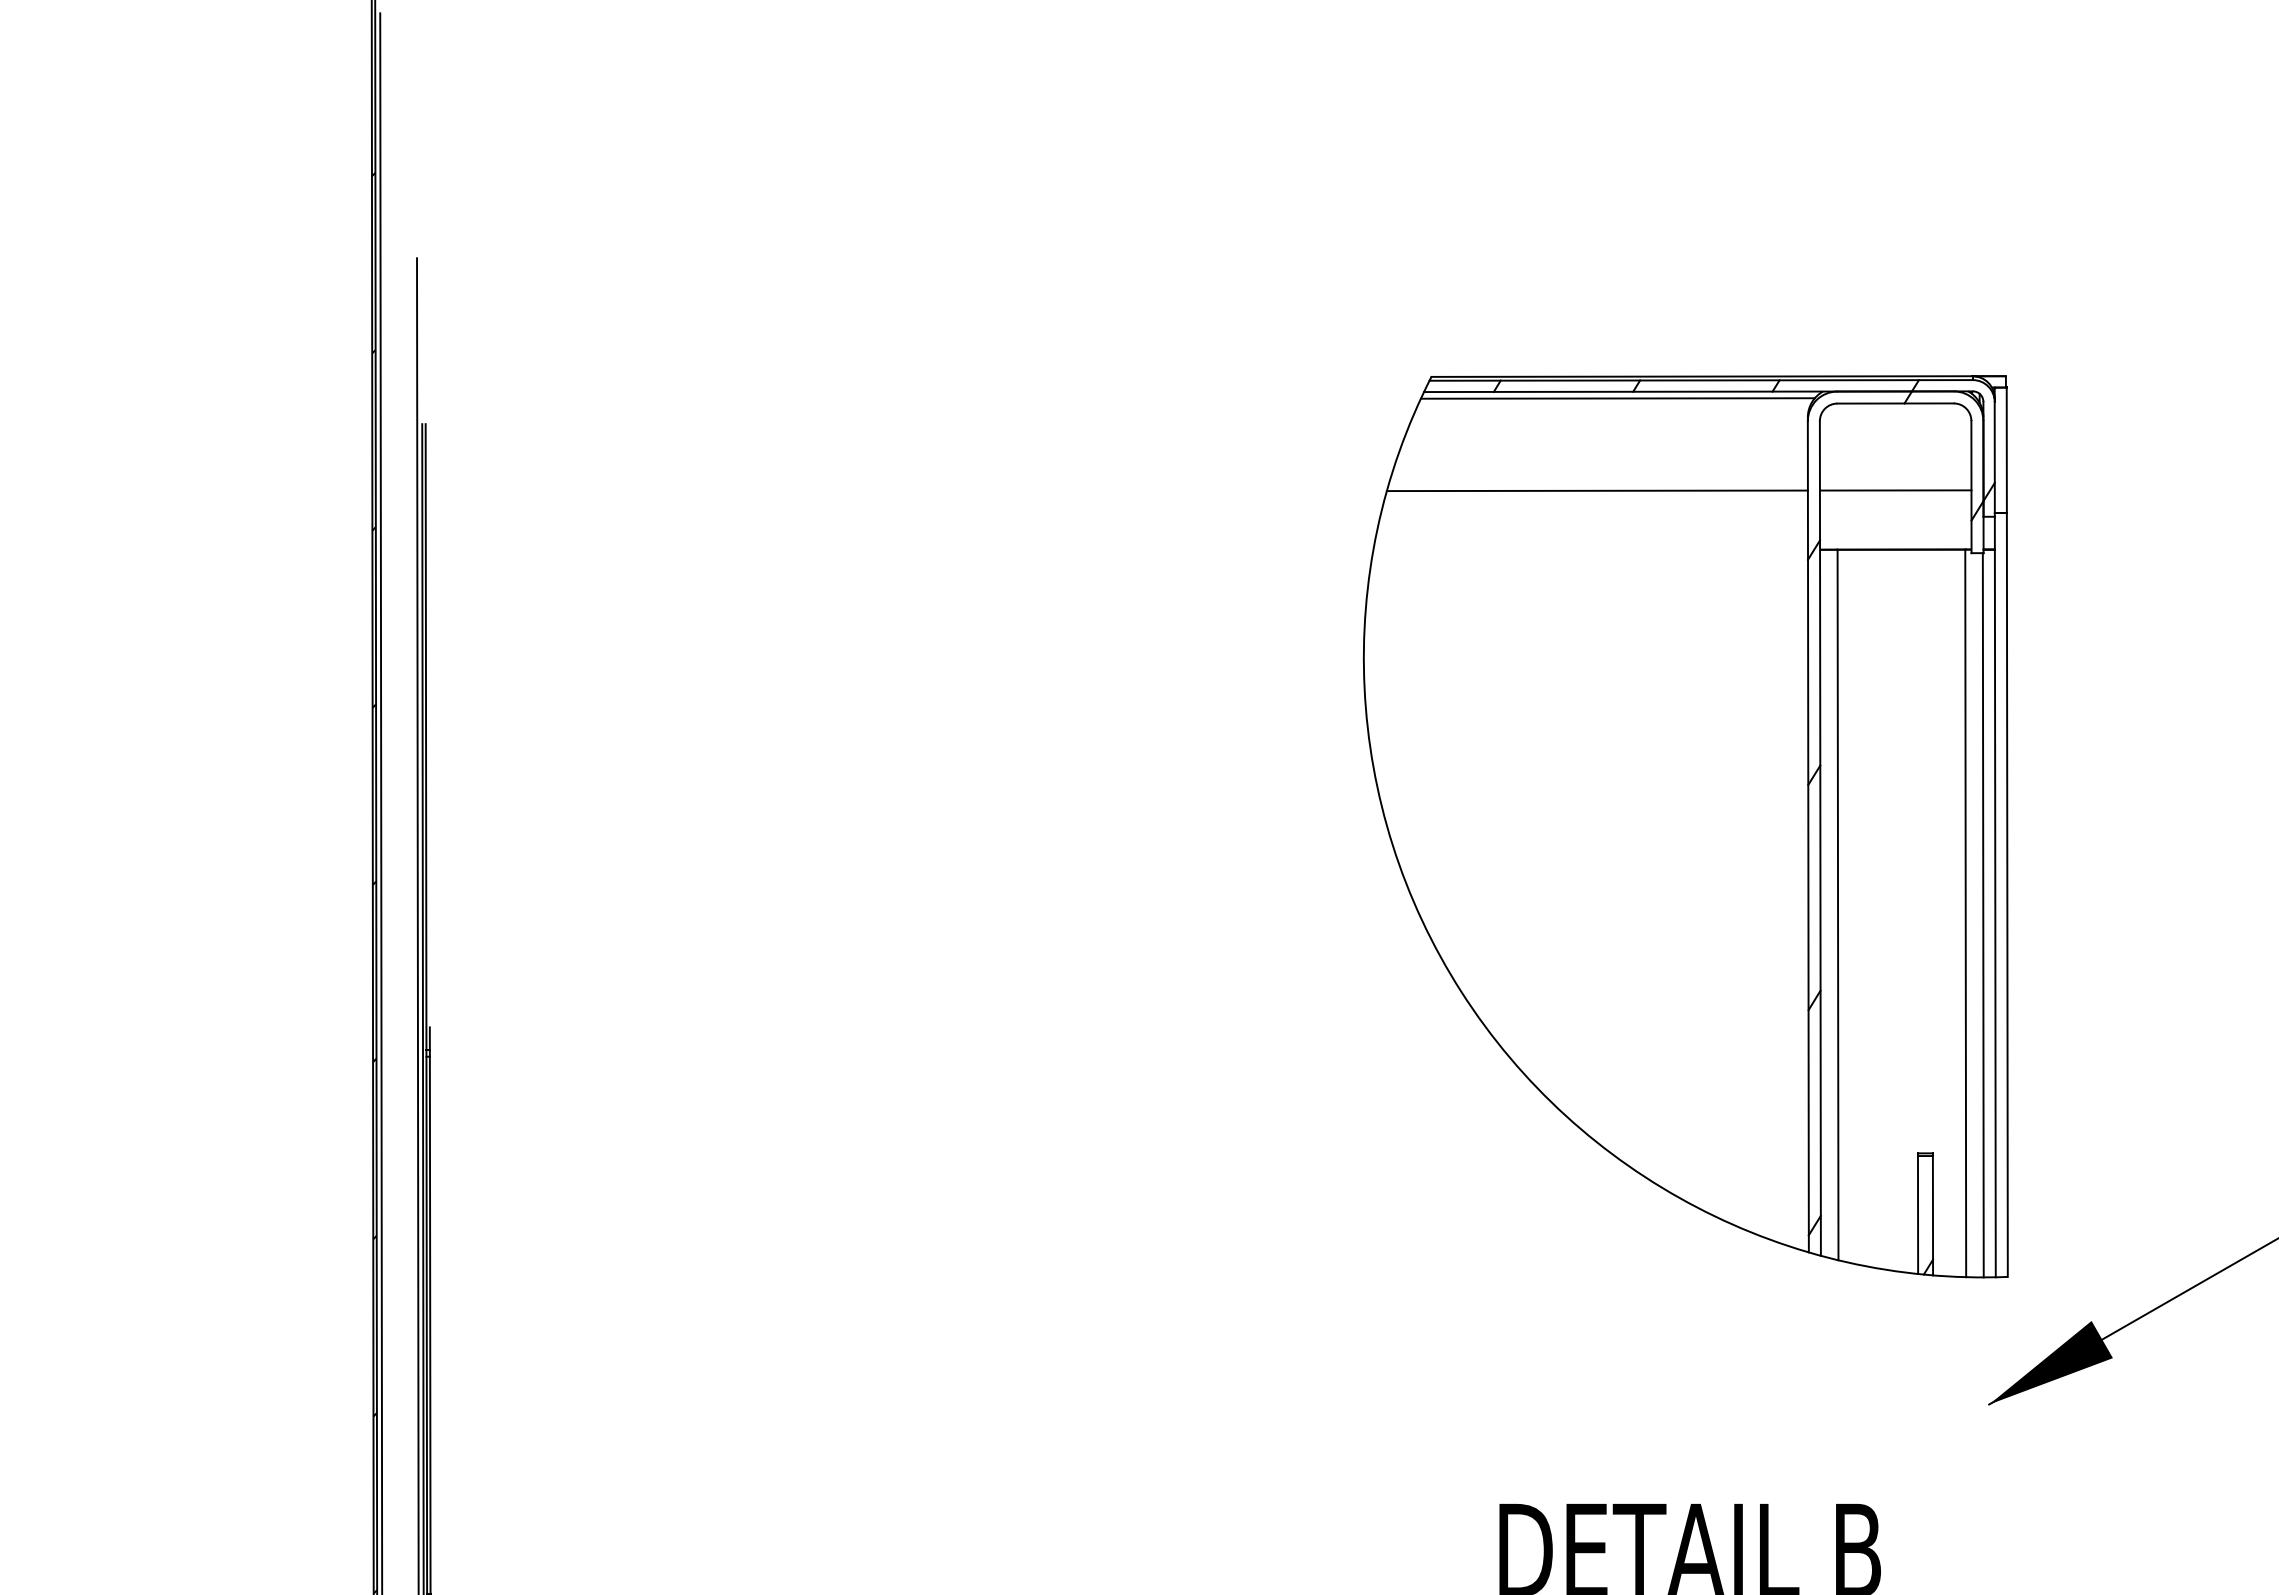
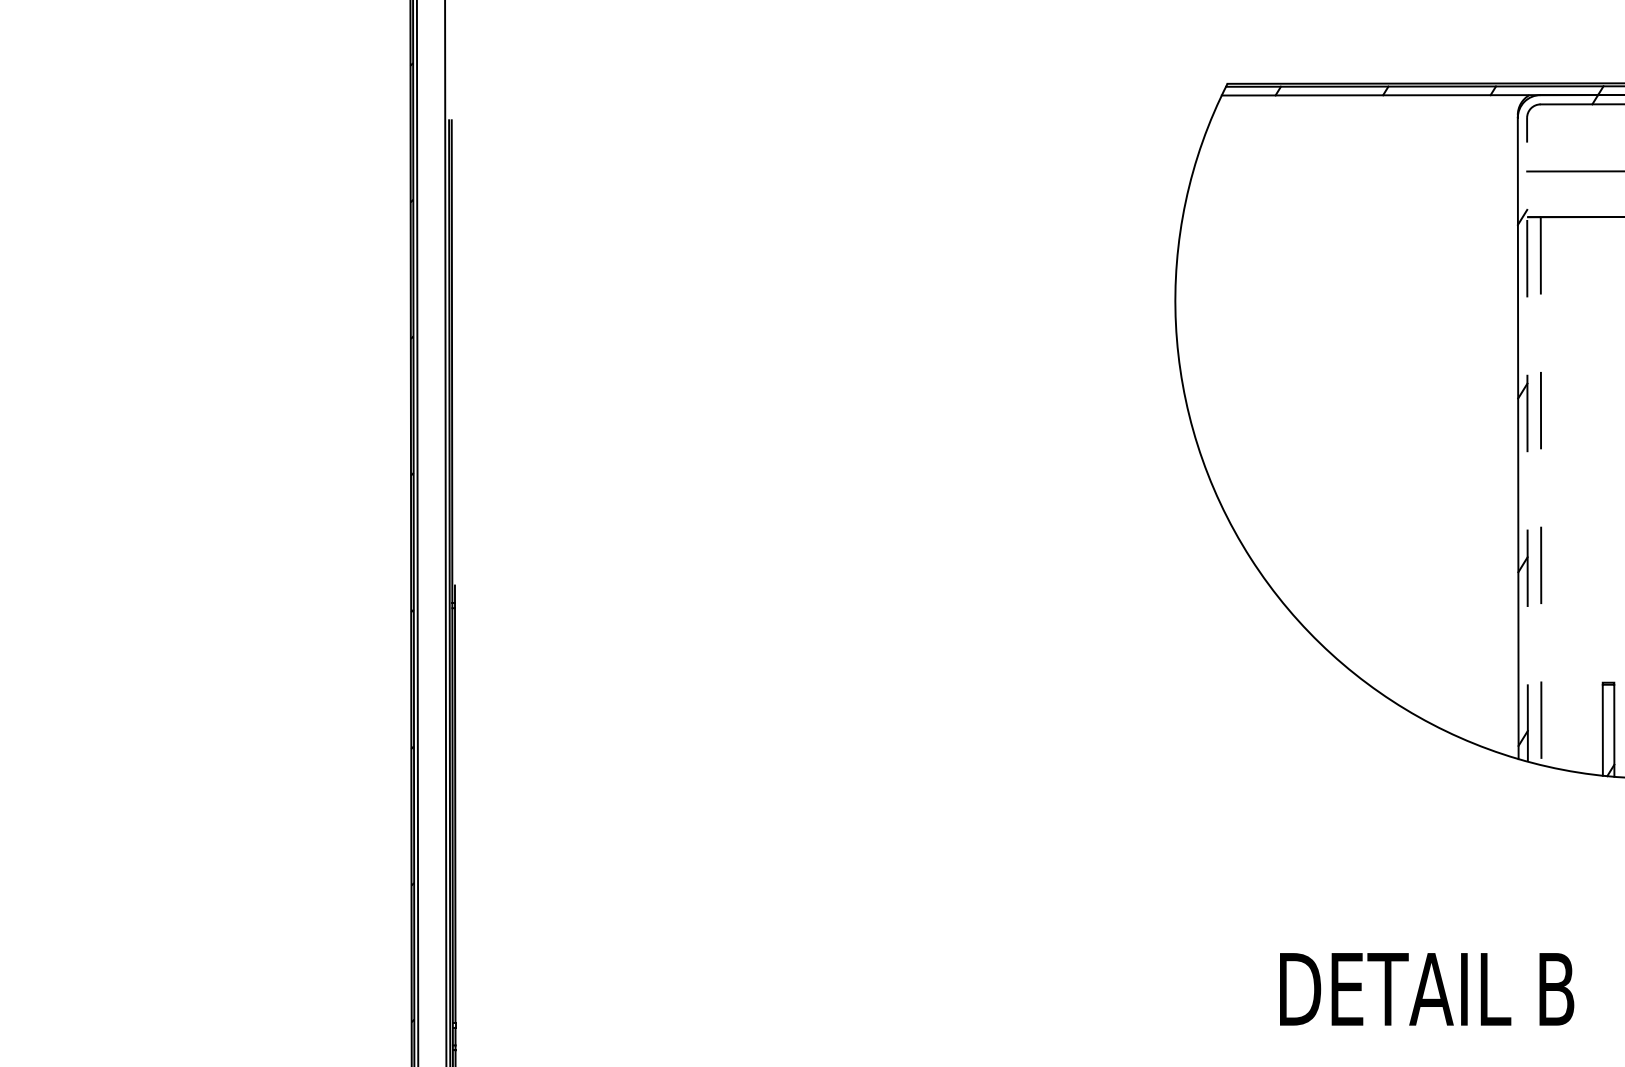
line: (1617, 398) -> (1371, 100), removed
line: (1596, 490) -> (1354, 171), removed
line: (1820, 837) -> (1527, 439), solid -> dashed
line: (1838, 905) -> (1541, 491), solid -> dashed

